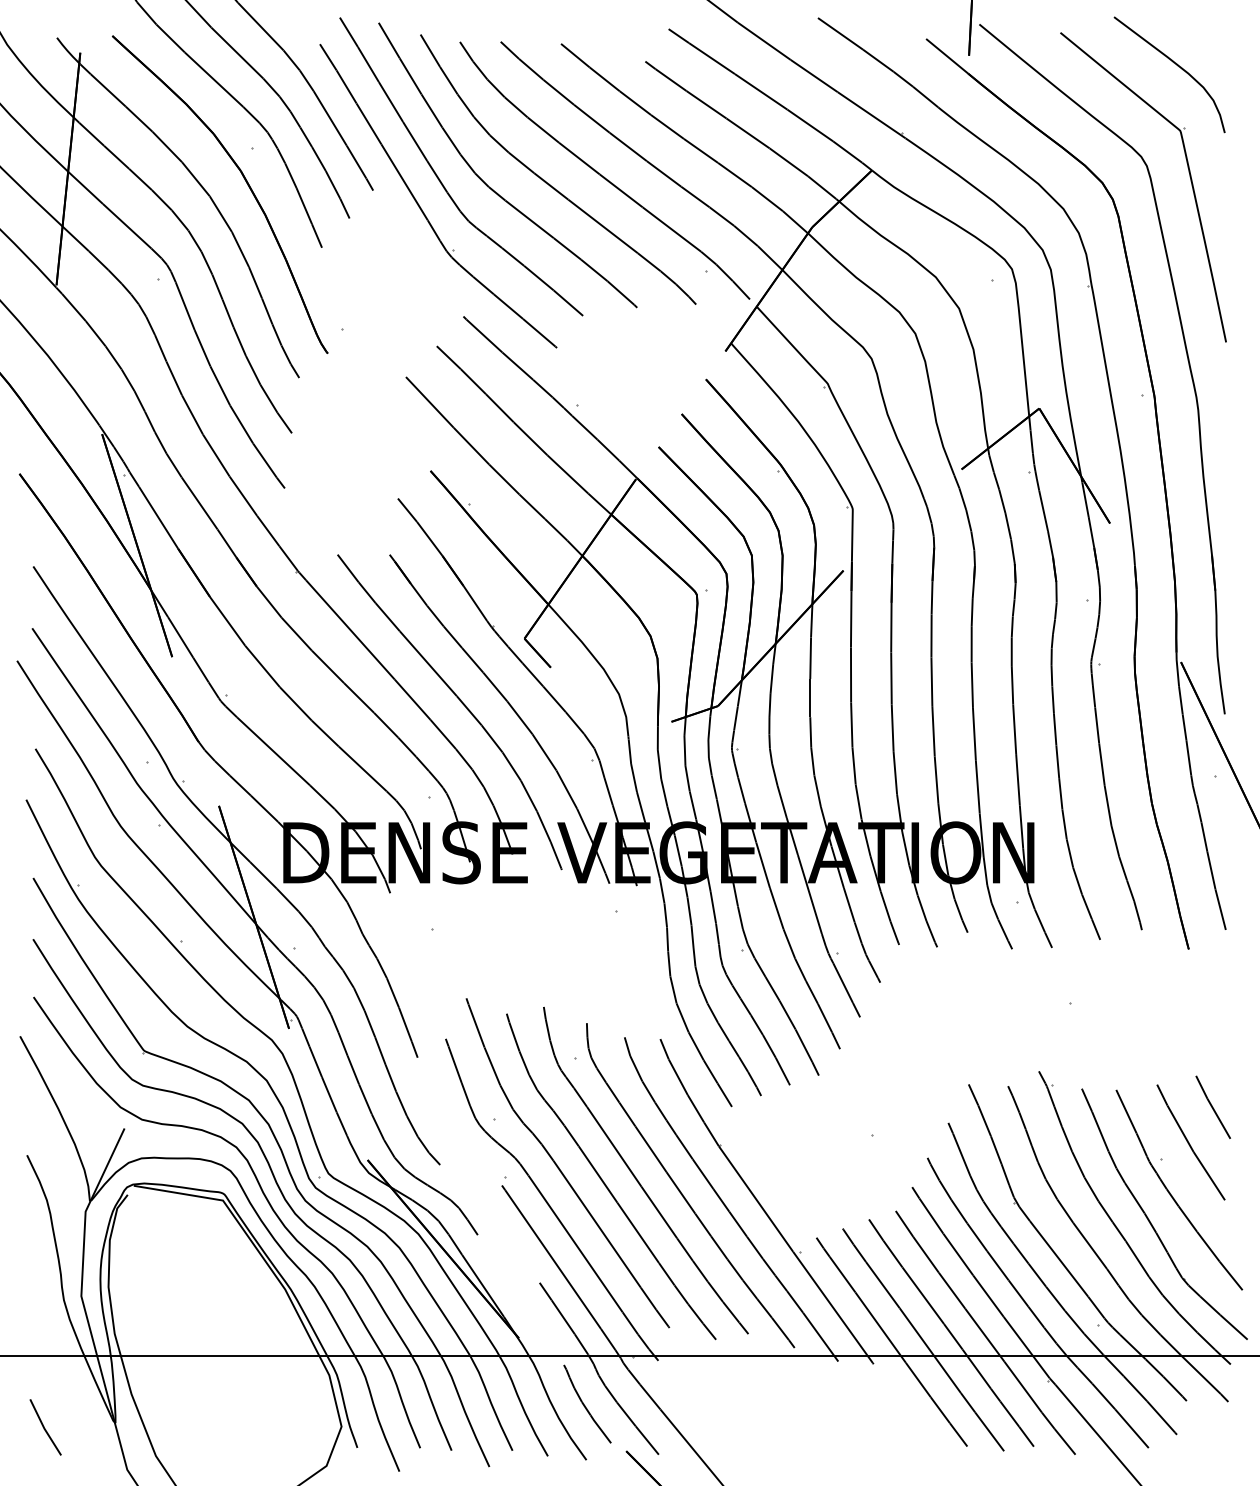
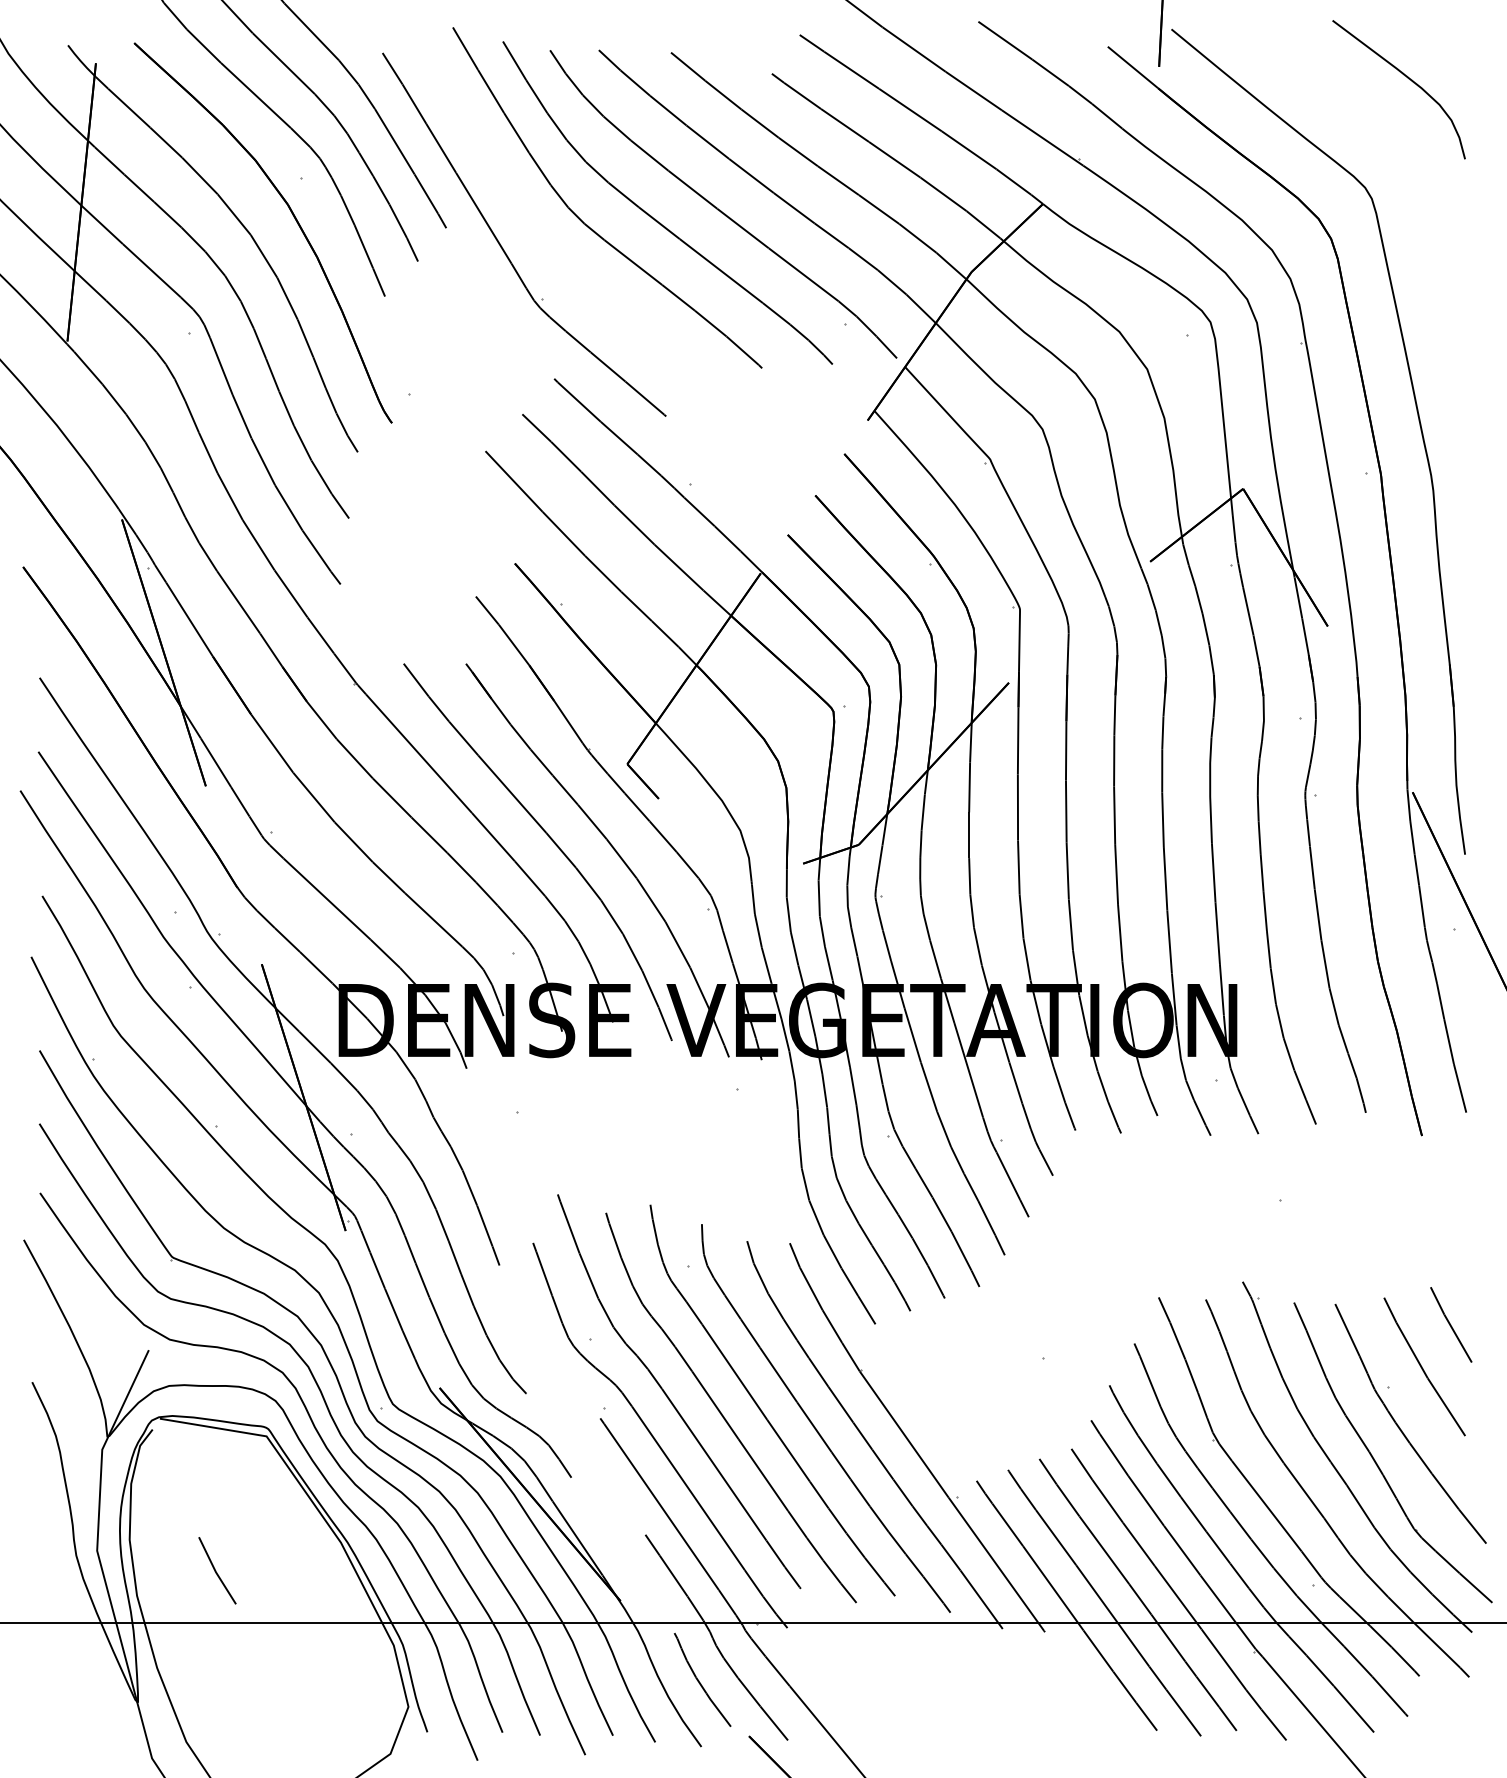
part: (1189, 175) -> (1422, 209), removed
curve: (441, 180) -> (527, 216), removed
line: (44, 1427) -> (216, 1570), moved

